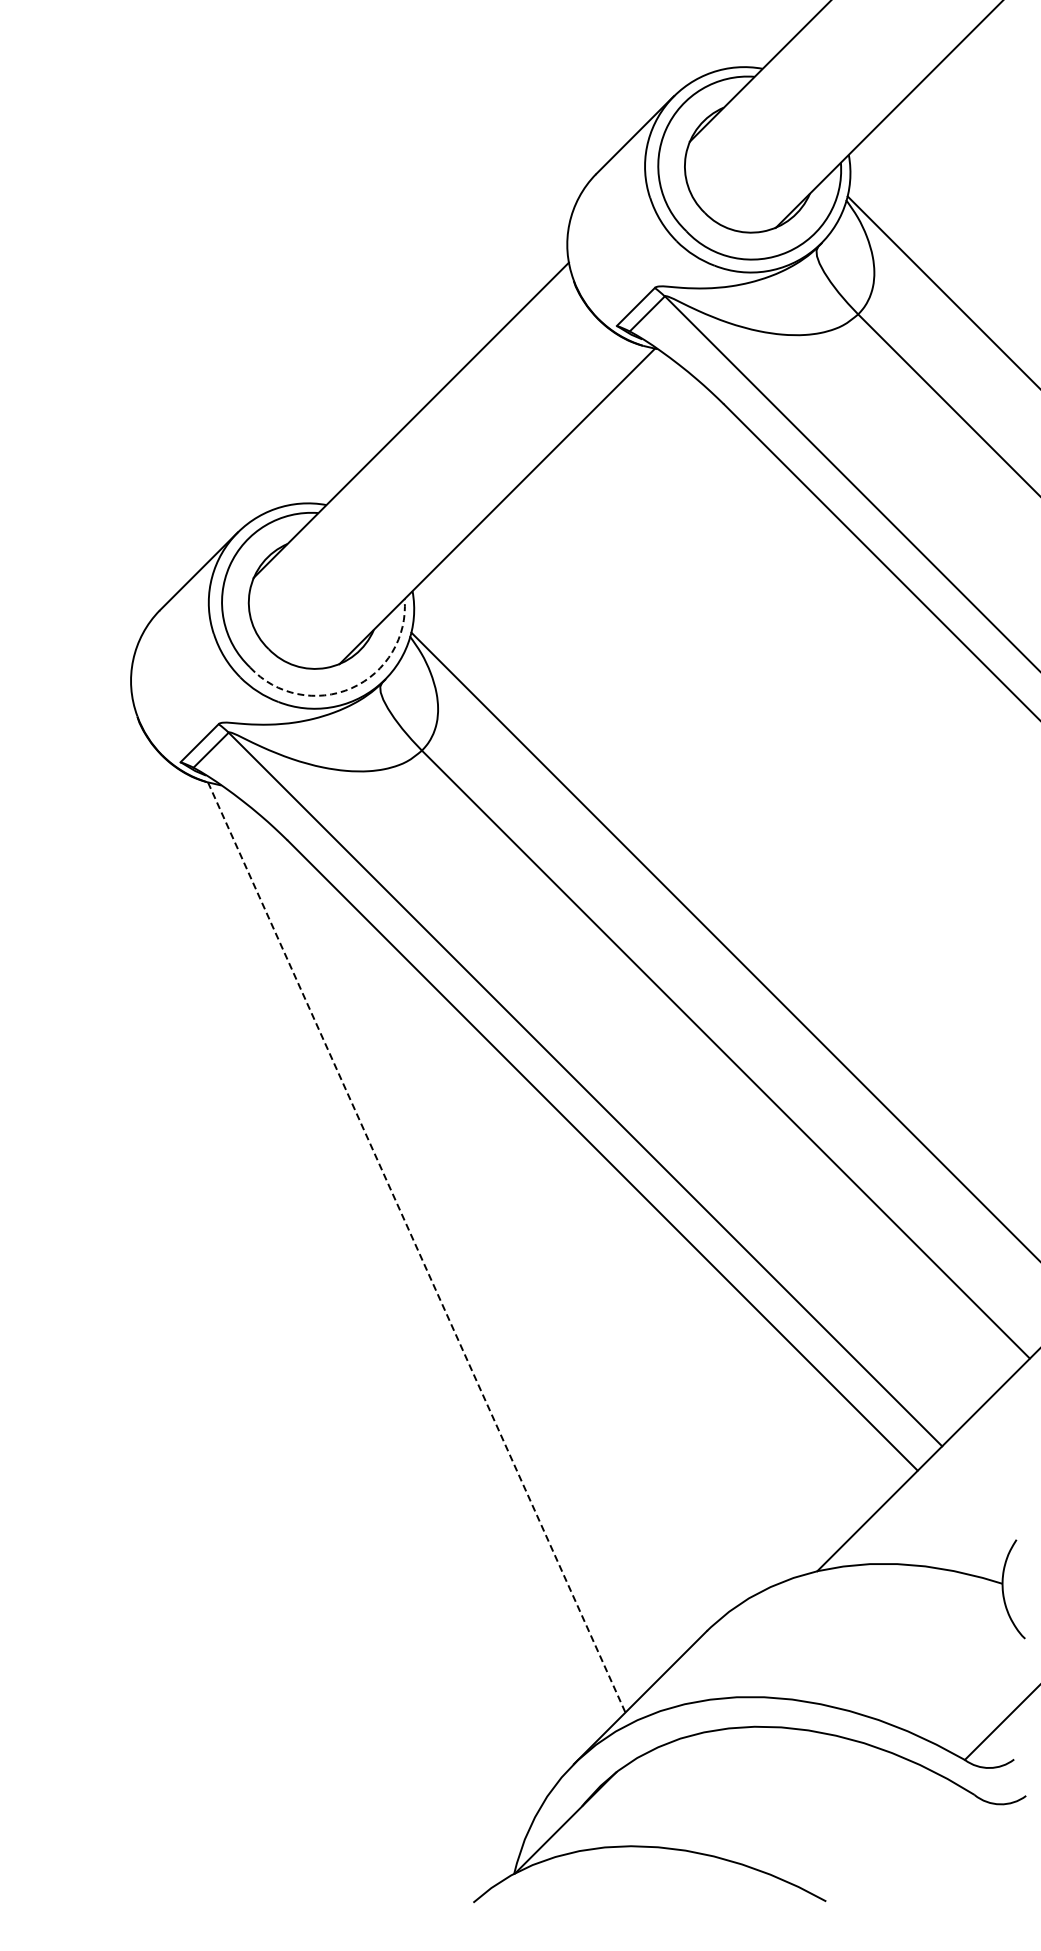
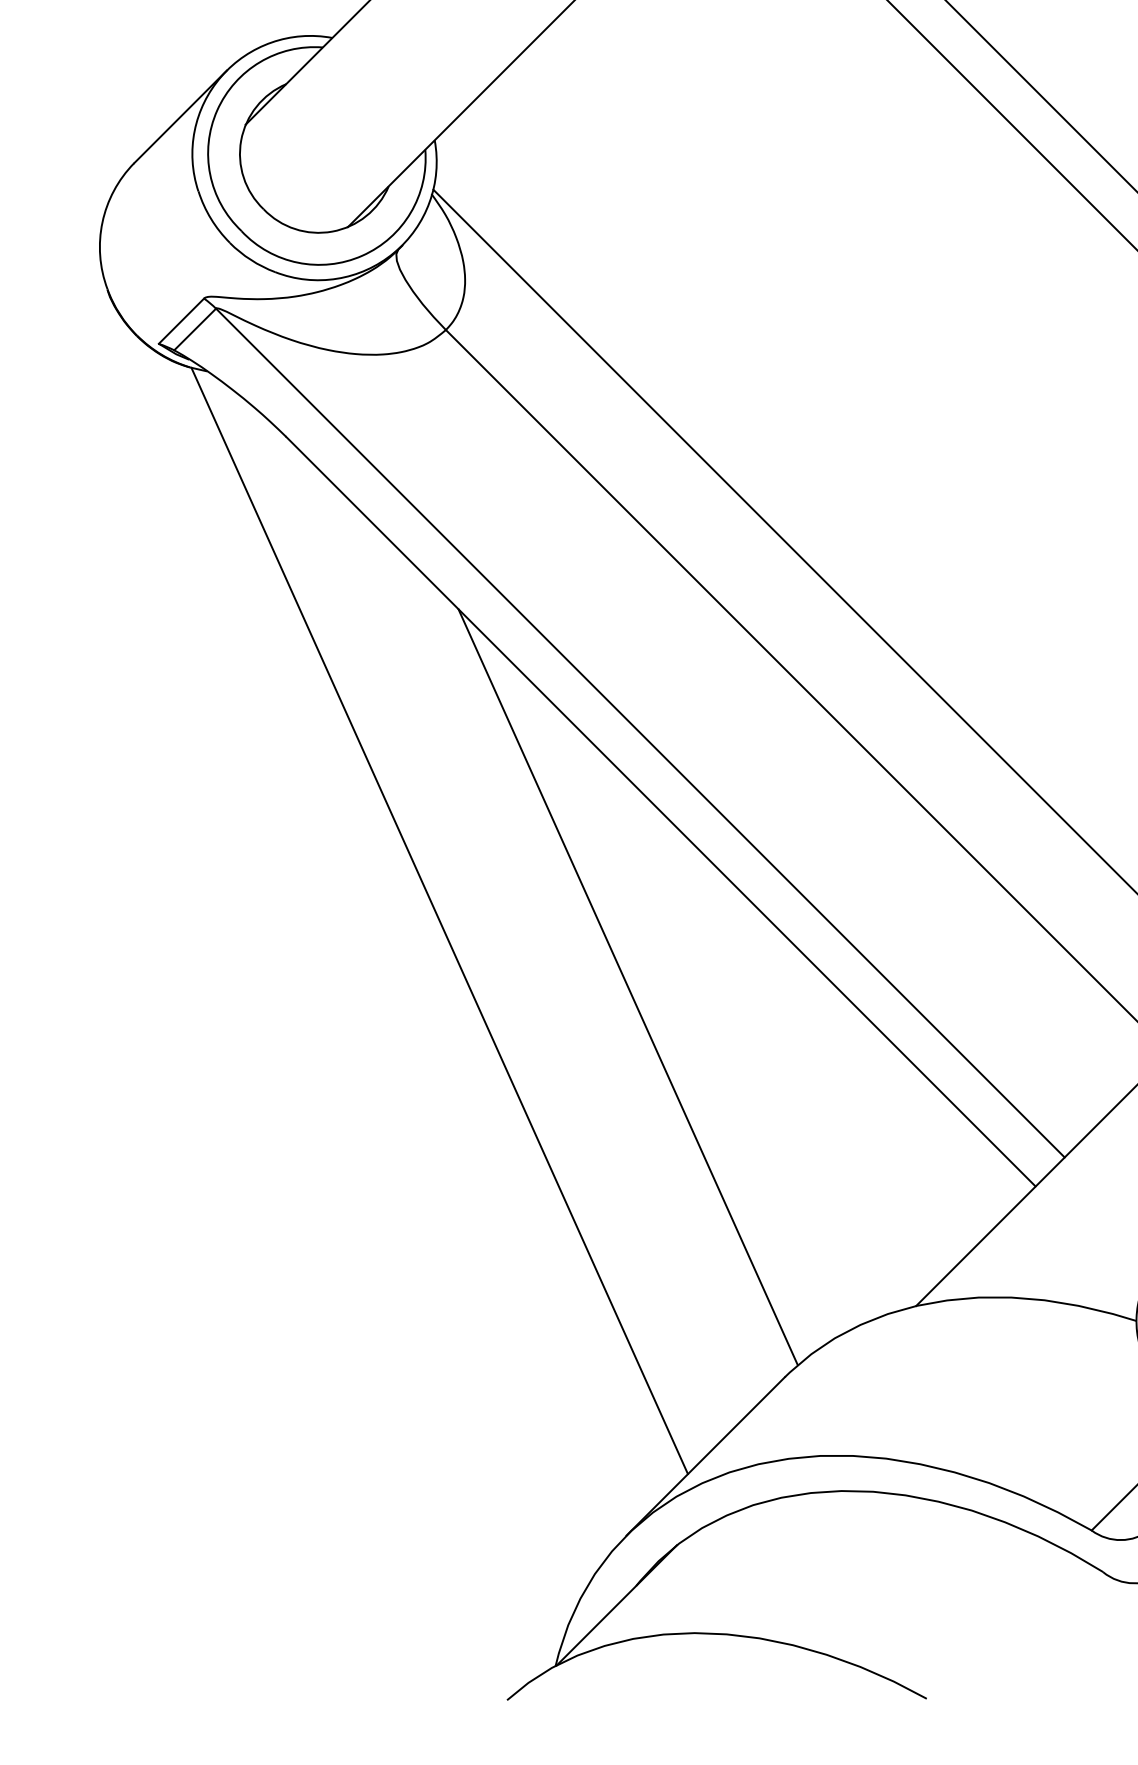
arc: (351, 688) -> (362, 256), dashed -> solid
line: (416, 1247) -> (439, 920), dashed -> solid
line: (574, 1302) -> (627, 986), added

